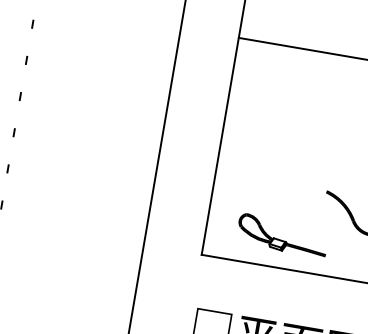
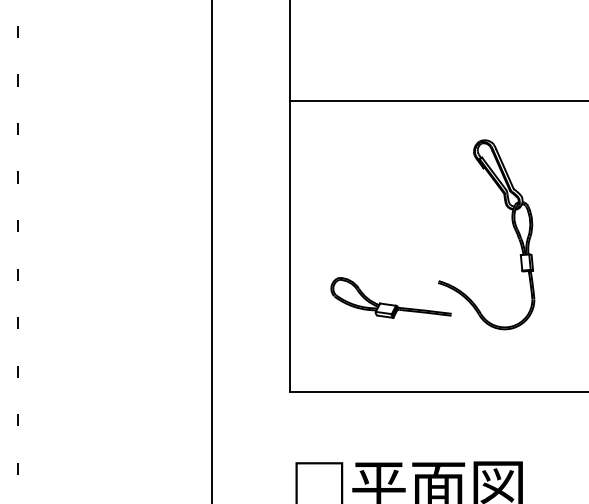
part: (280, 239) -> (388, 303), moved

